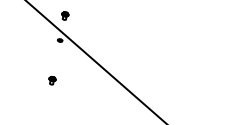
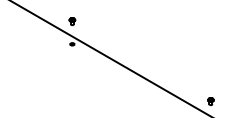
part: (52, 80) -> (72, 81), removed

